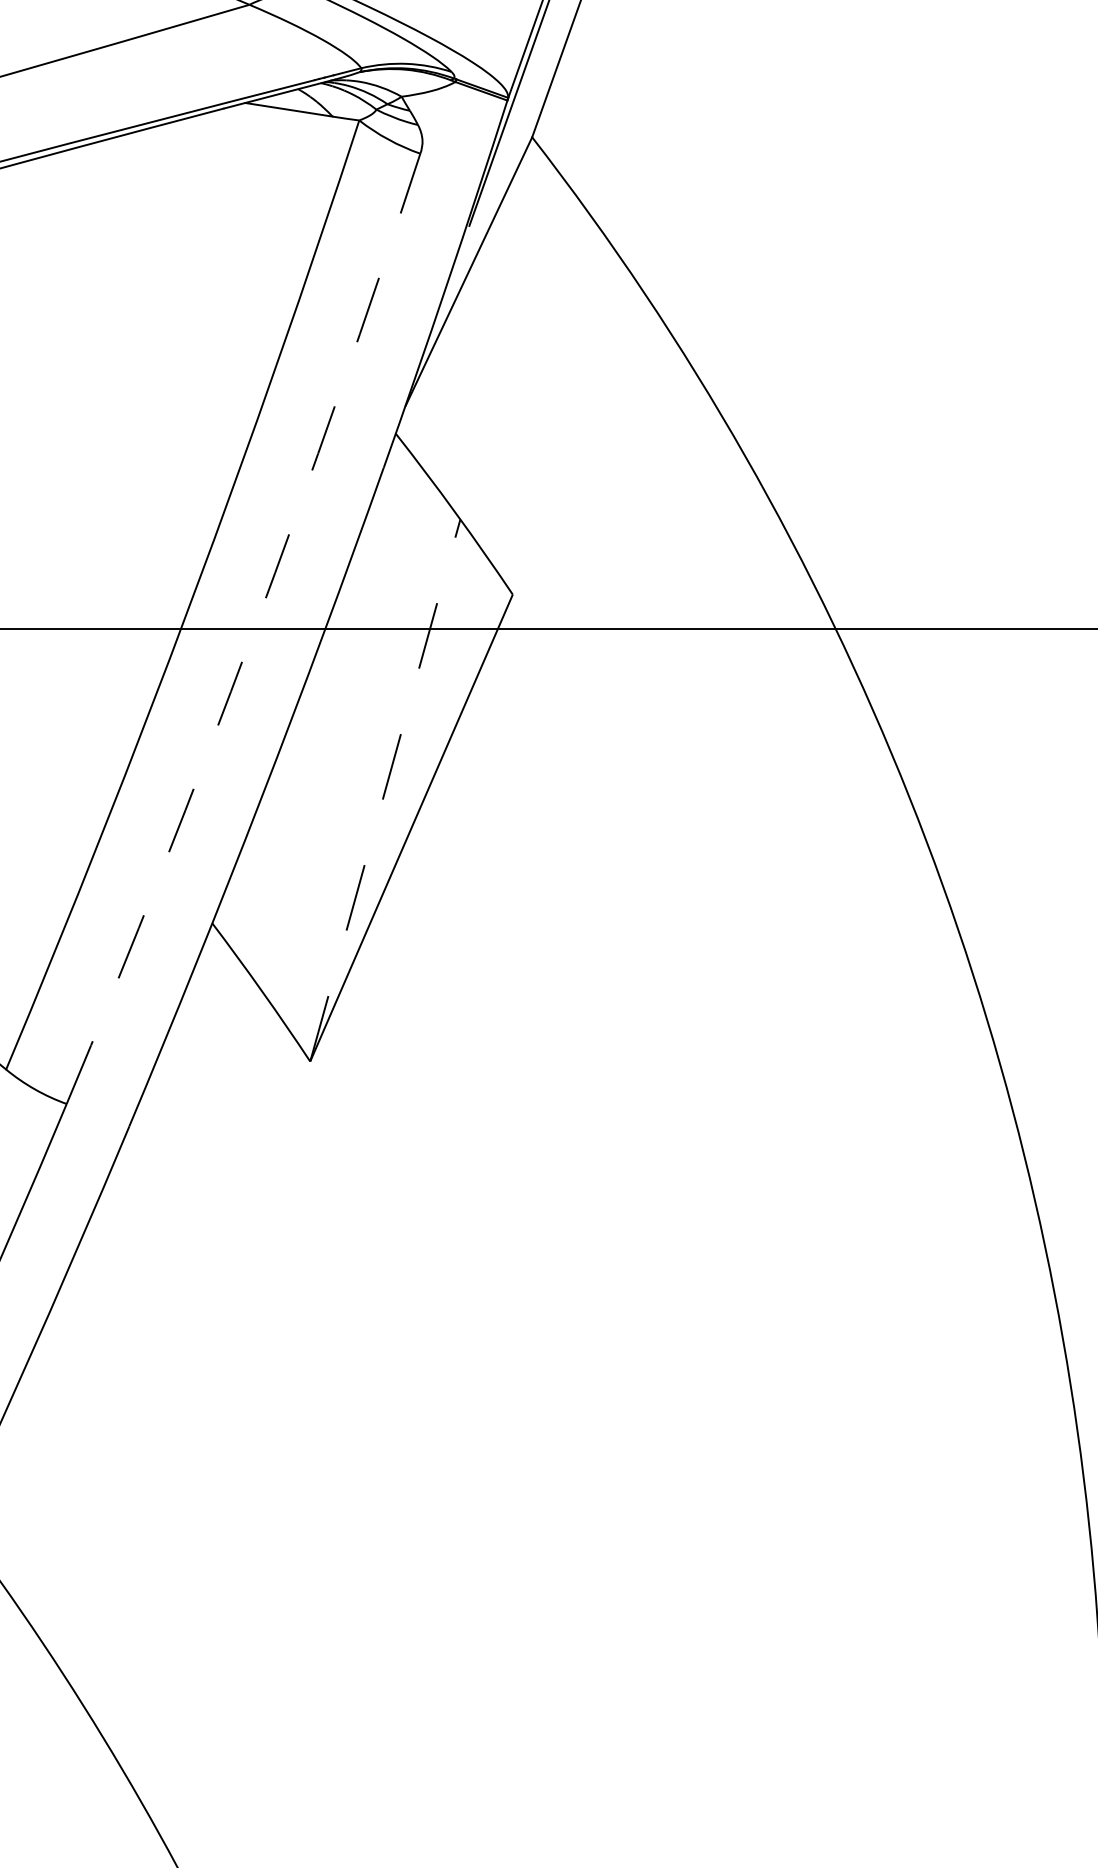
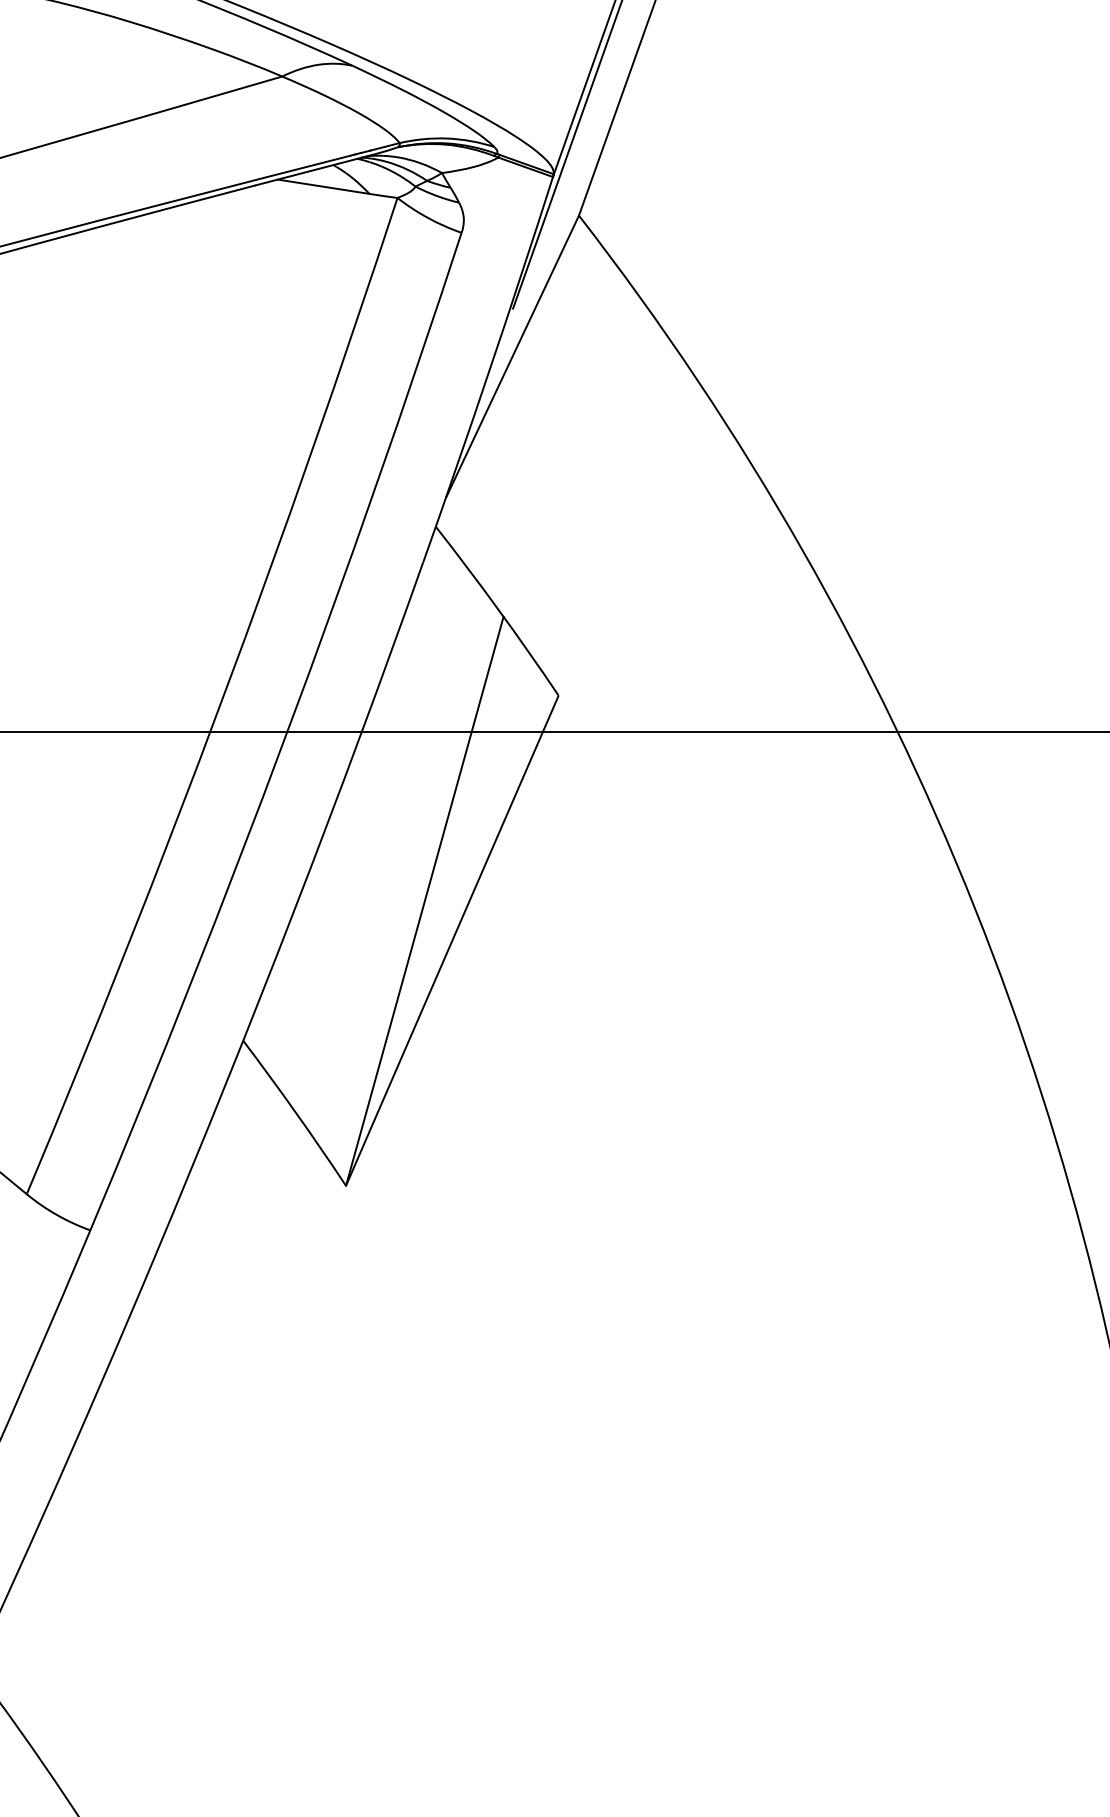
arc: (253, 632) -> (286, 735), dashed -> solid
line: (385, 790) -> (424, 901), dashed -> solid

